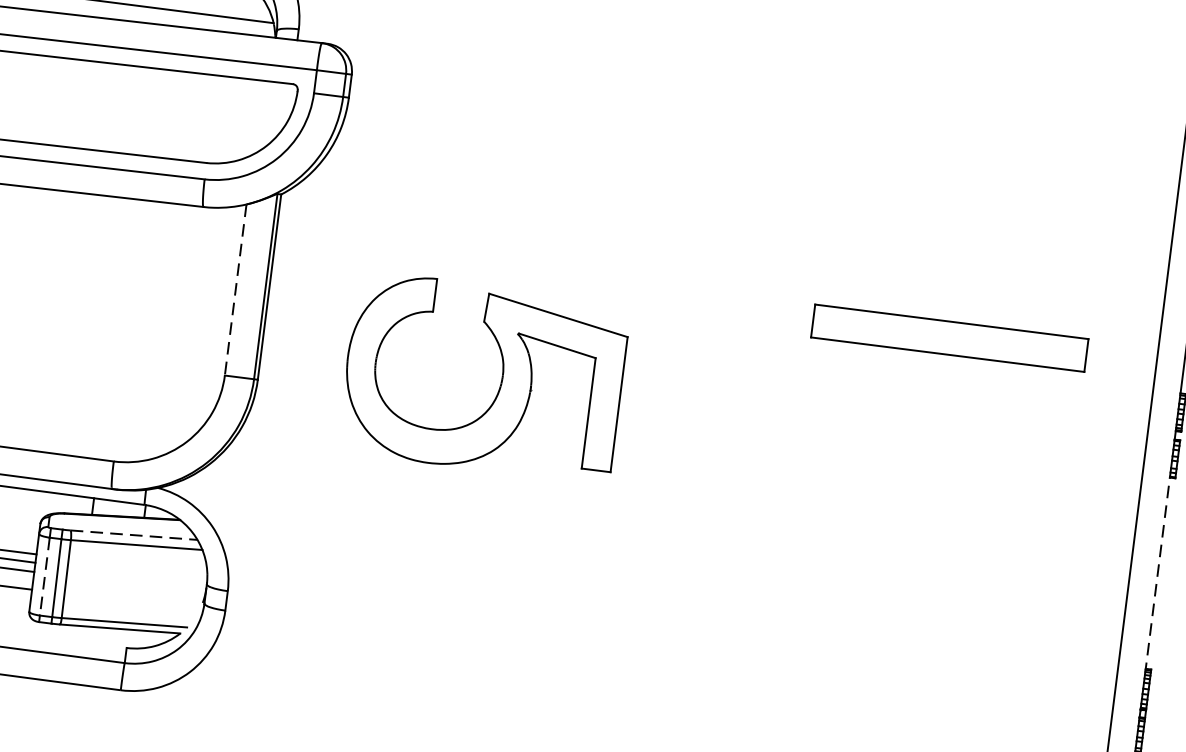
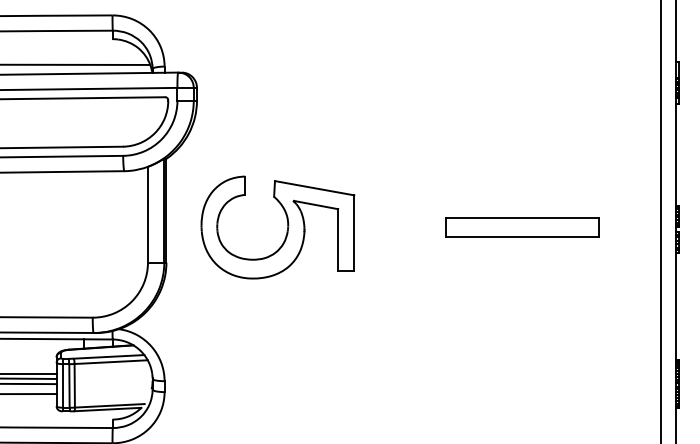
line: (234, 289) -> (147, 214), dashed -> solid
part: (949, 338) -> (522, 227), moved
part: (498, 386) -> (286, 231), moved
line: (134, 534) -> (109, 356), dashed -> solid
line: (1156, 574) -> (675, 307), dashed -> solid
line: (44, 575) -> (62, 385), dashed -> solid

